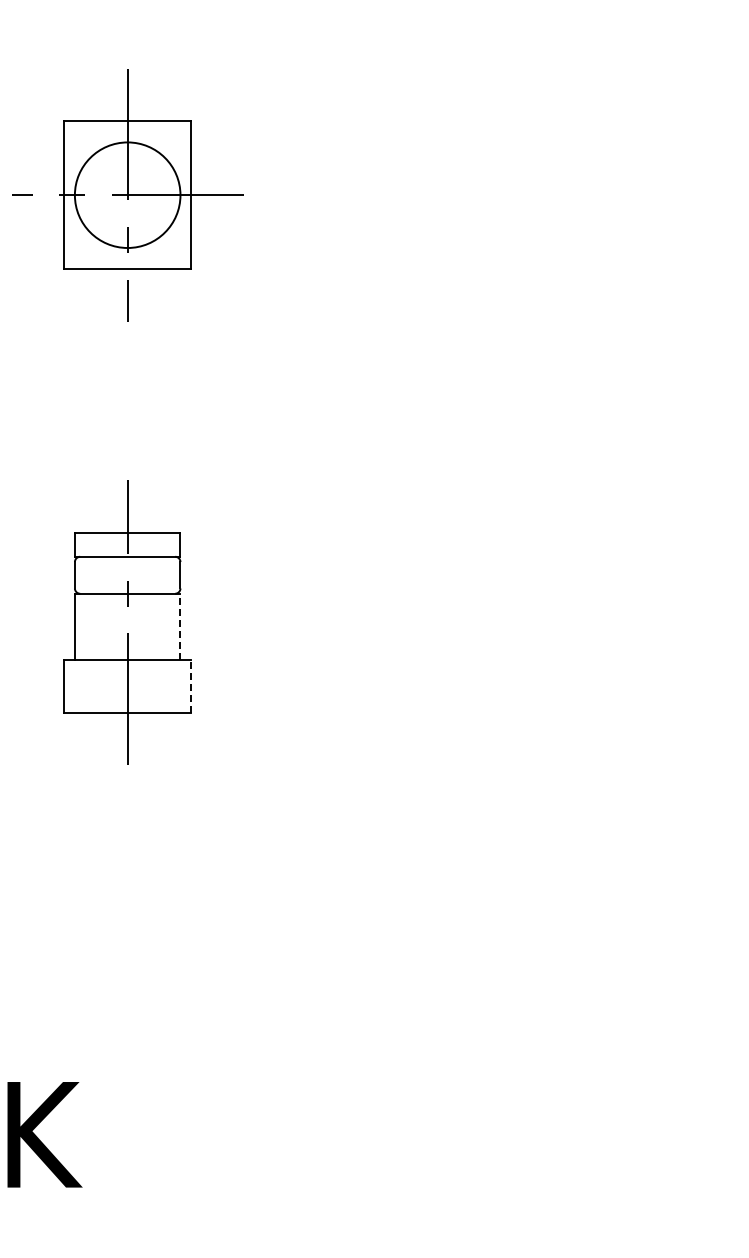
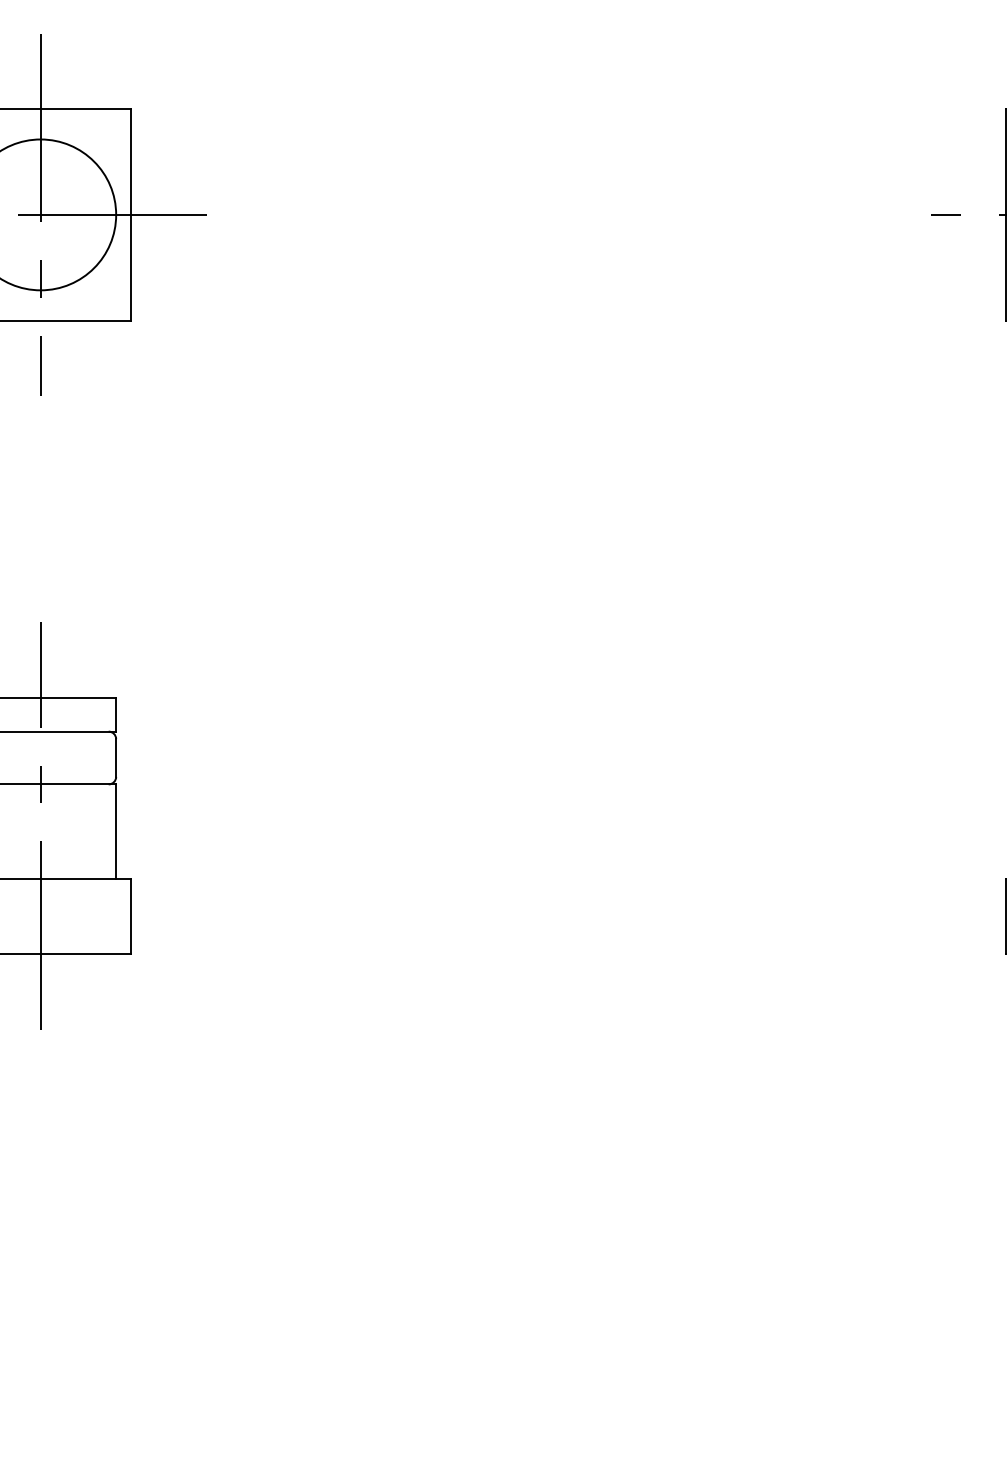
line: (180, 626) -> (116, 831), dashed -> solid
line: (191, 685) -> (131, 915), dashed -> solid

